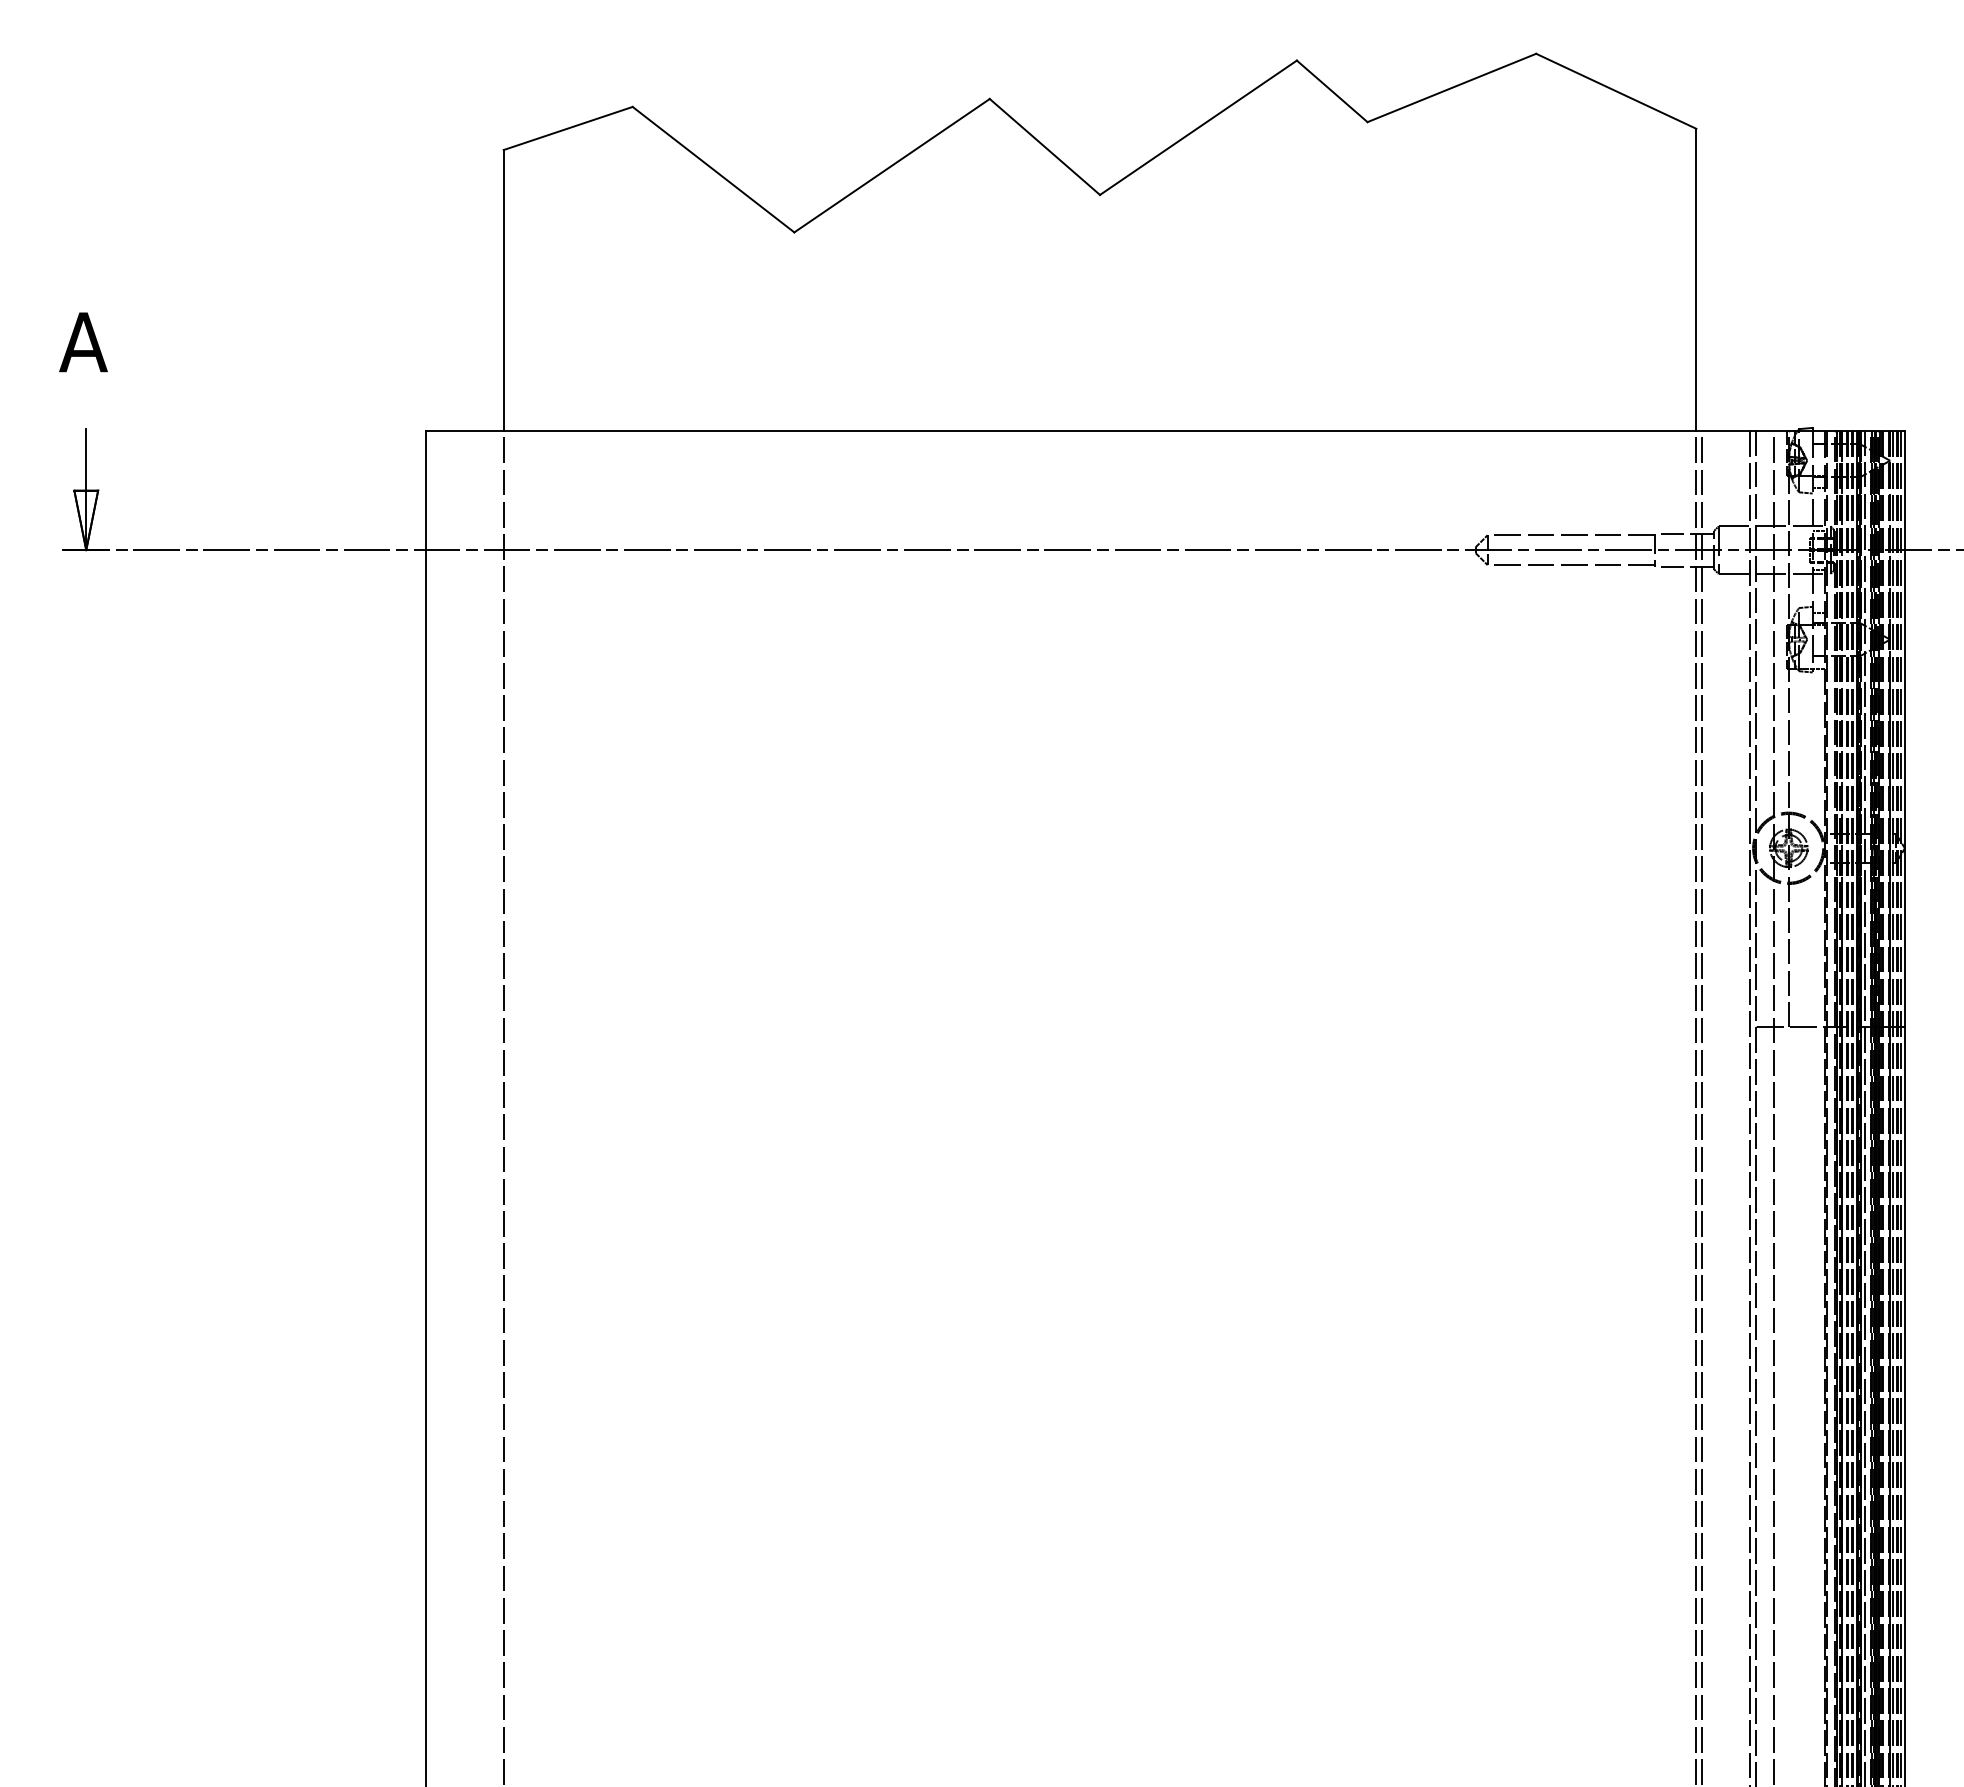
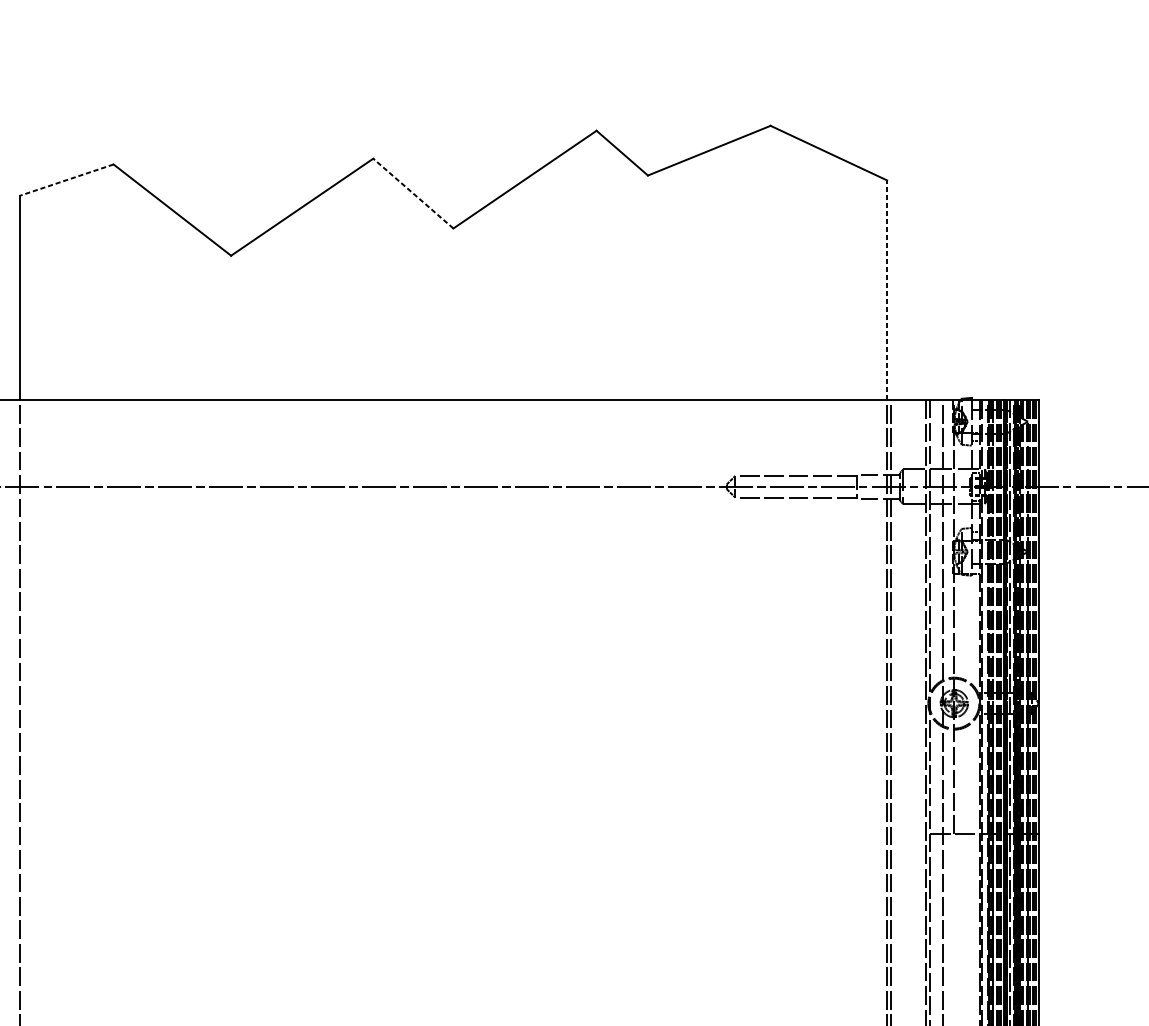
line: (567, 128) -> (66, 180), solid -> dashed
line: (1044, 146) -> (413, 193), solid -> dashed
line: (1696, 279) -> (887, 289), solid -> dashed

